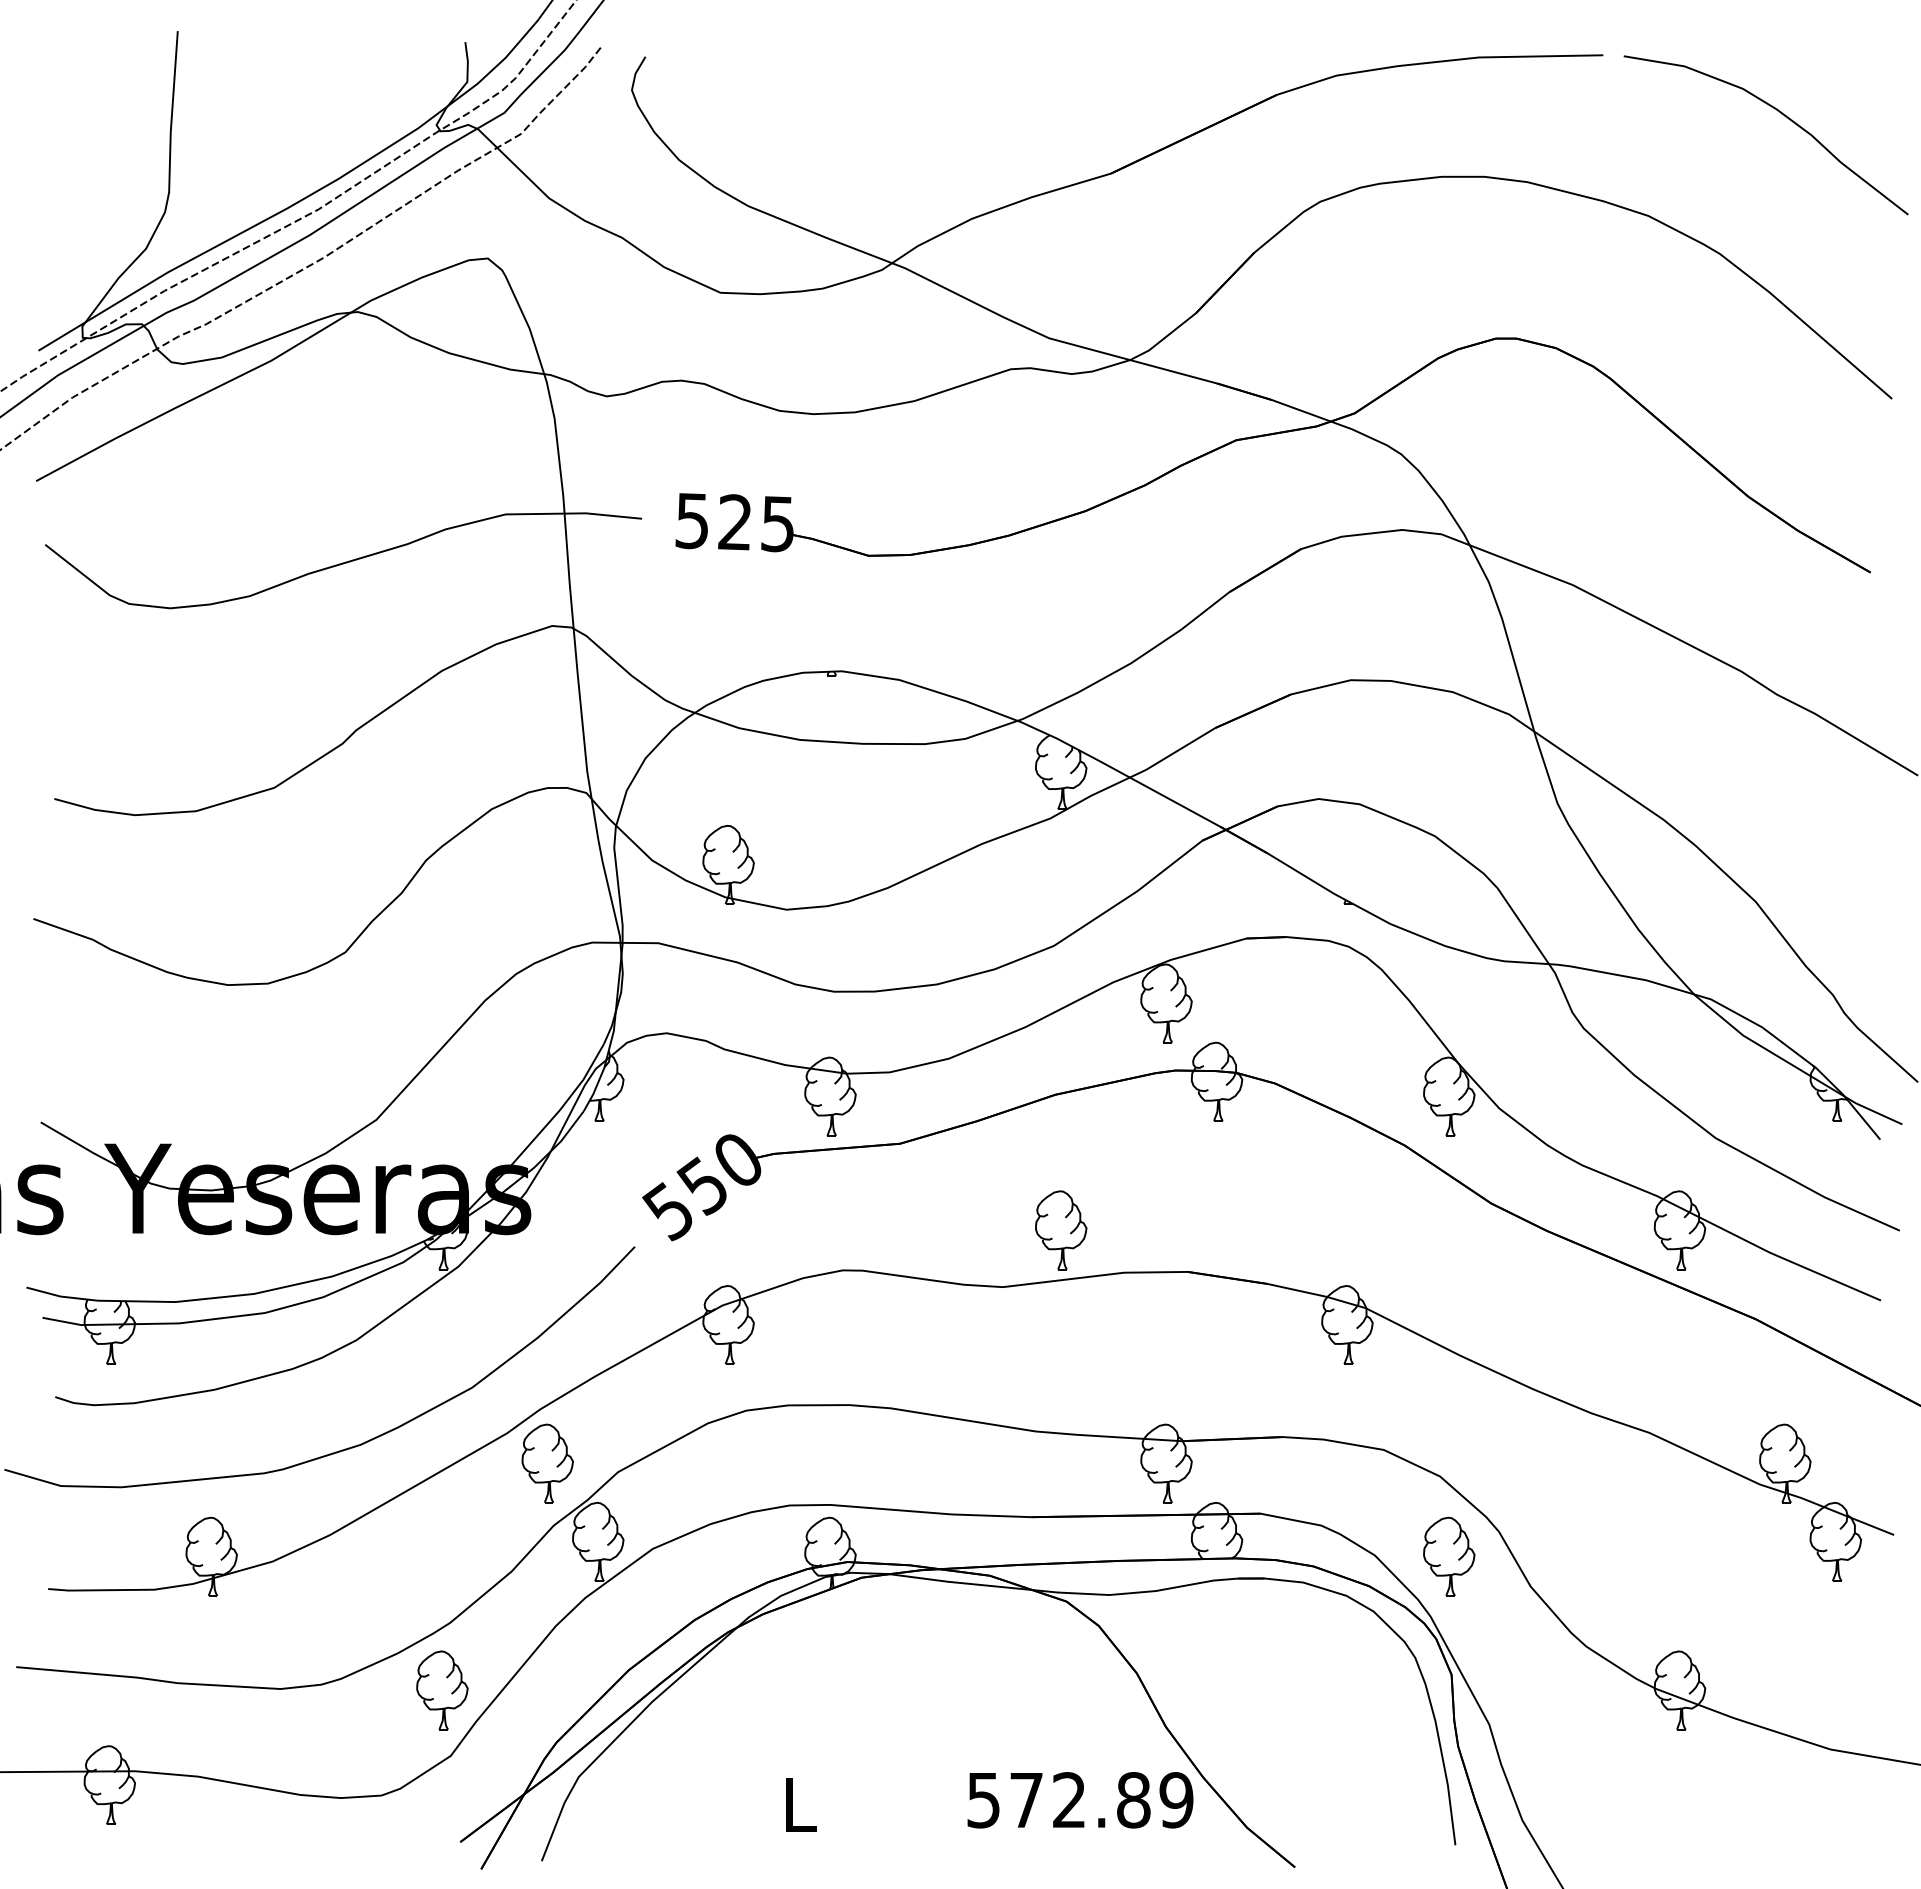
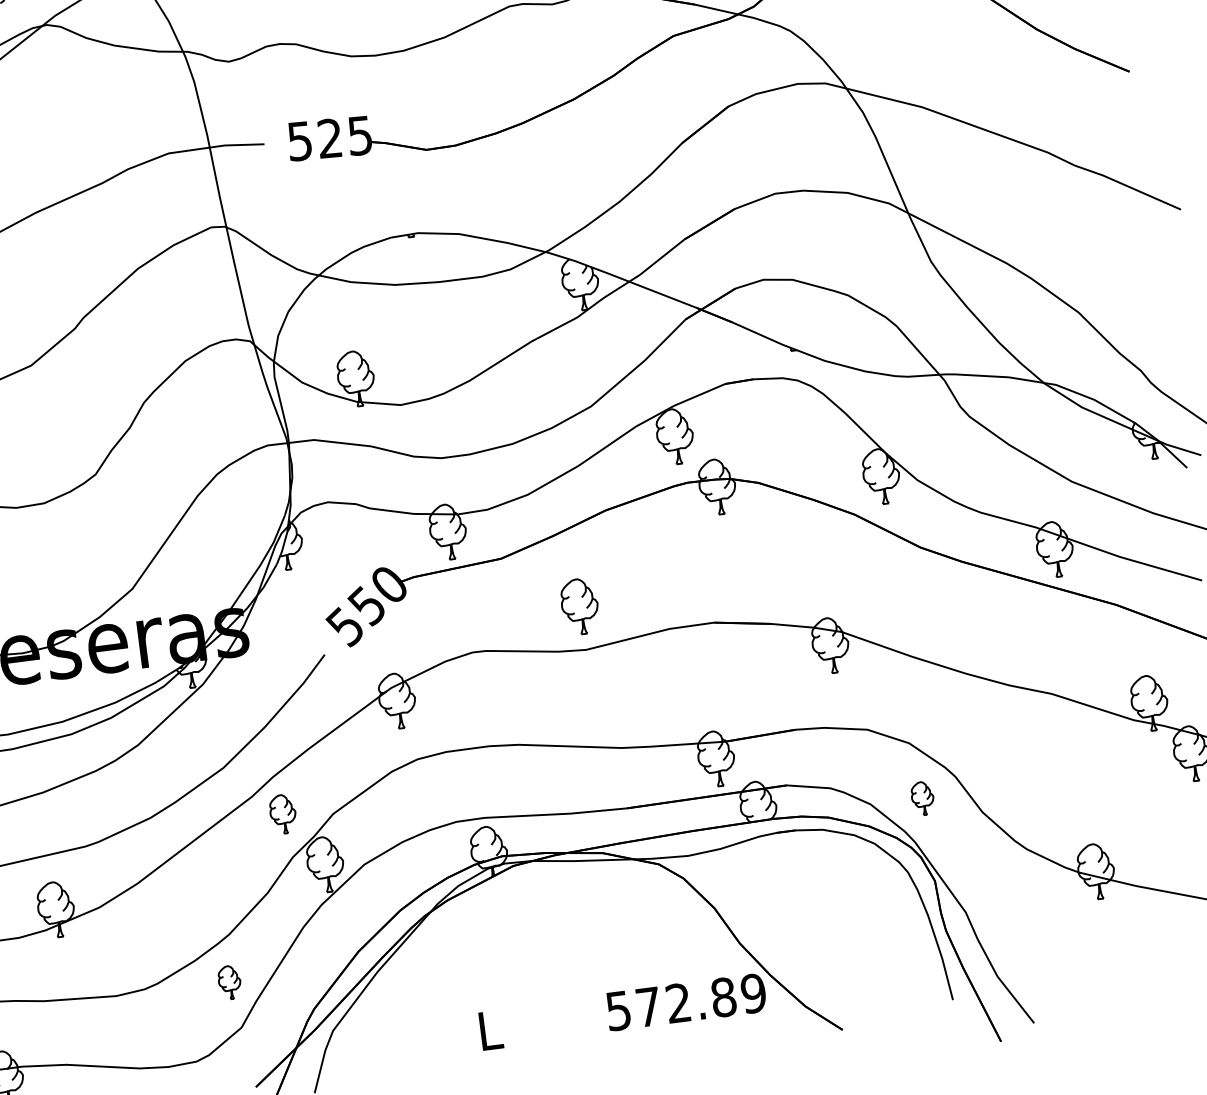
part: (1061, 1230) -> (580, 606), moved
part: (547, 1463) -> (283, 814), size x0.7
part: (1449, 1556) -> (922, 798), size x0.6
part: (442, 1690) -> (229, 982), size x0.6

